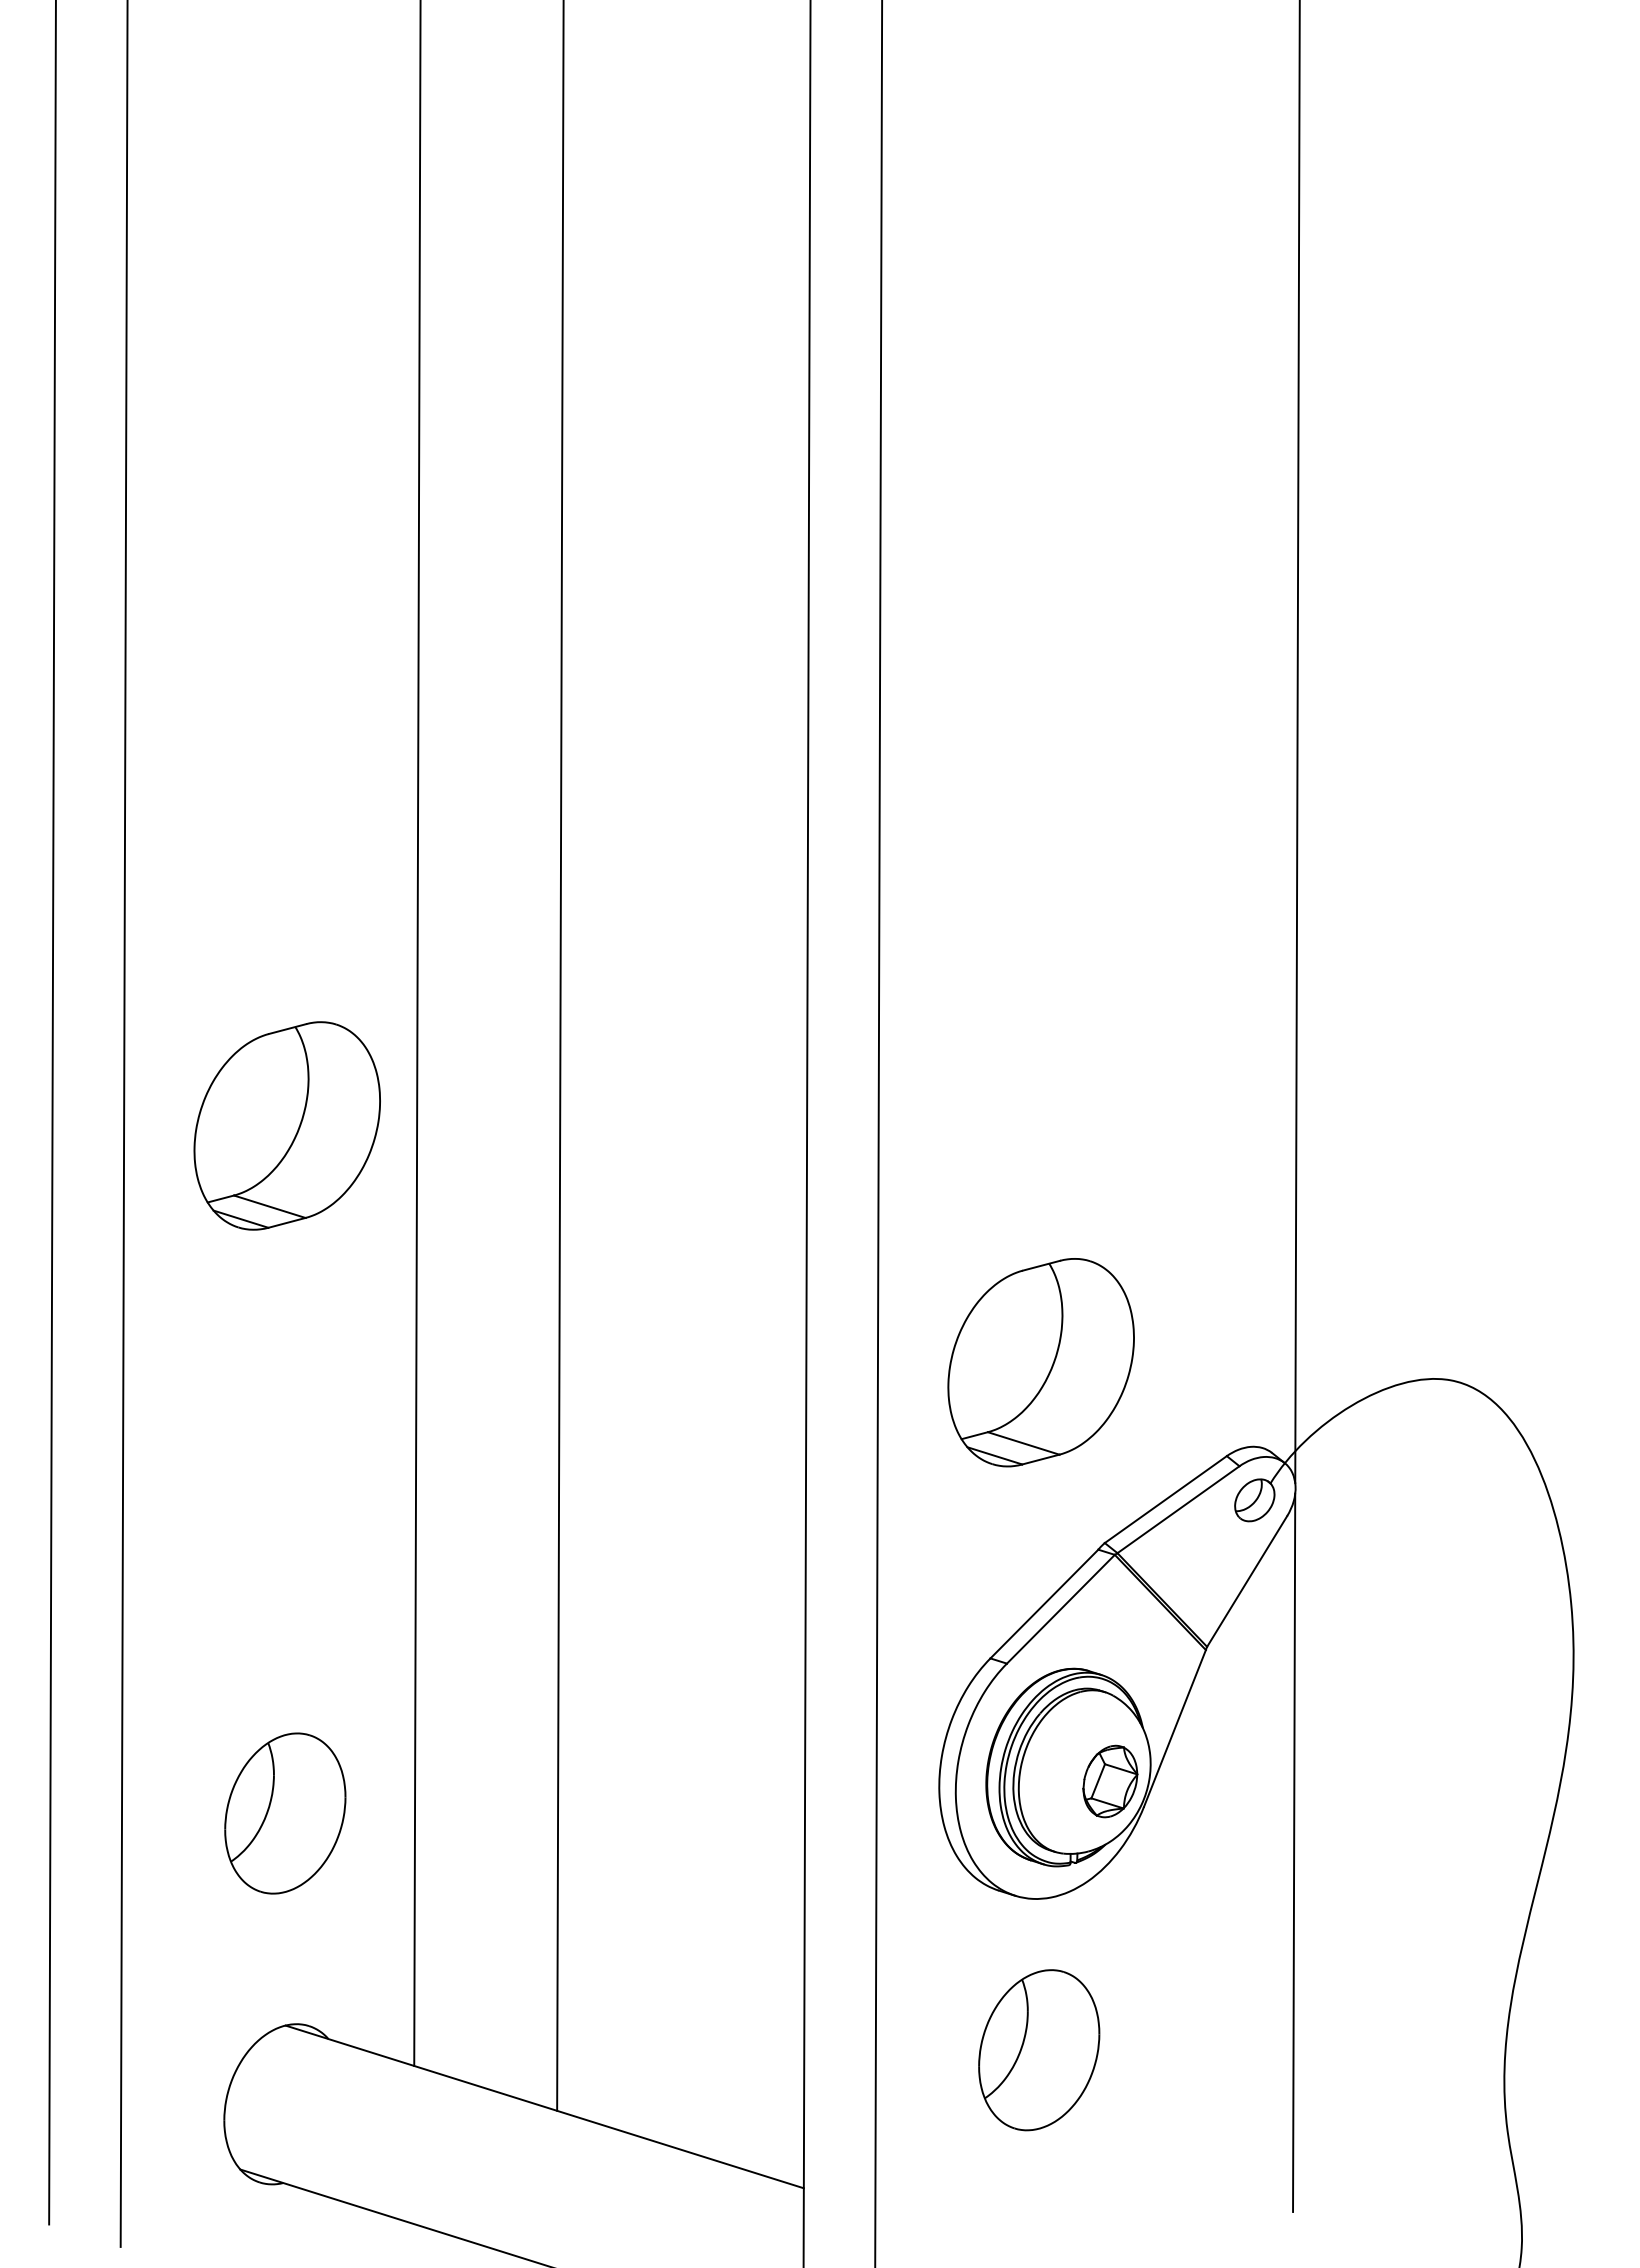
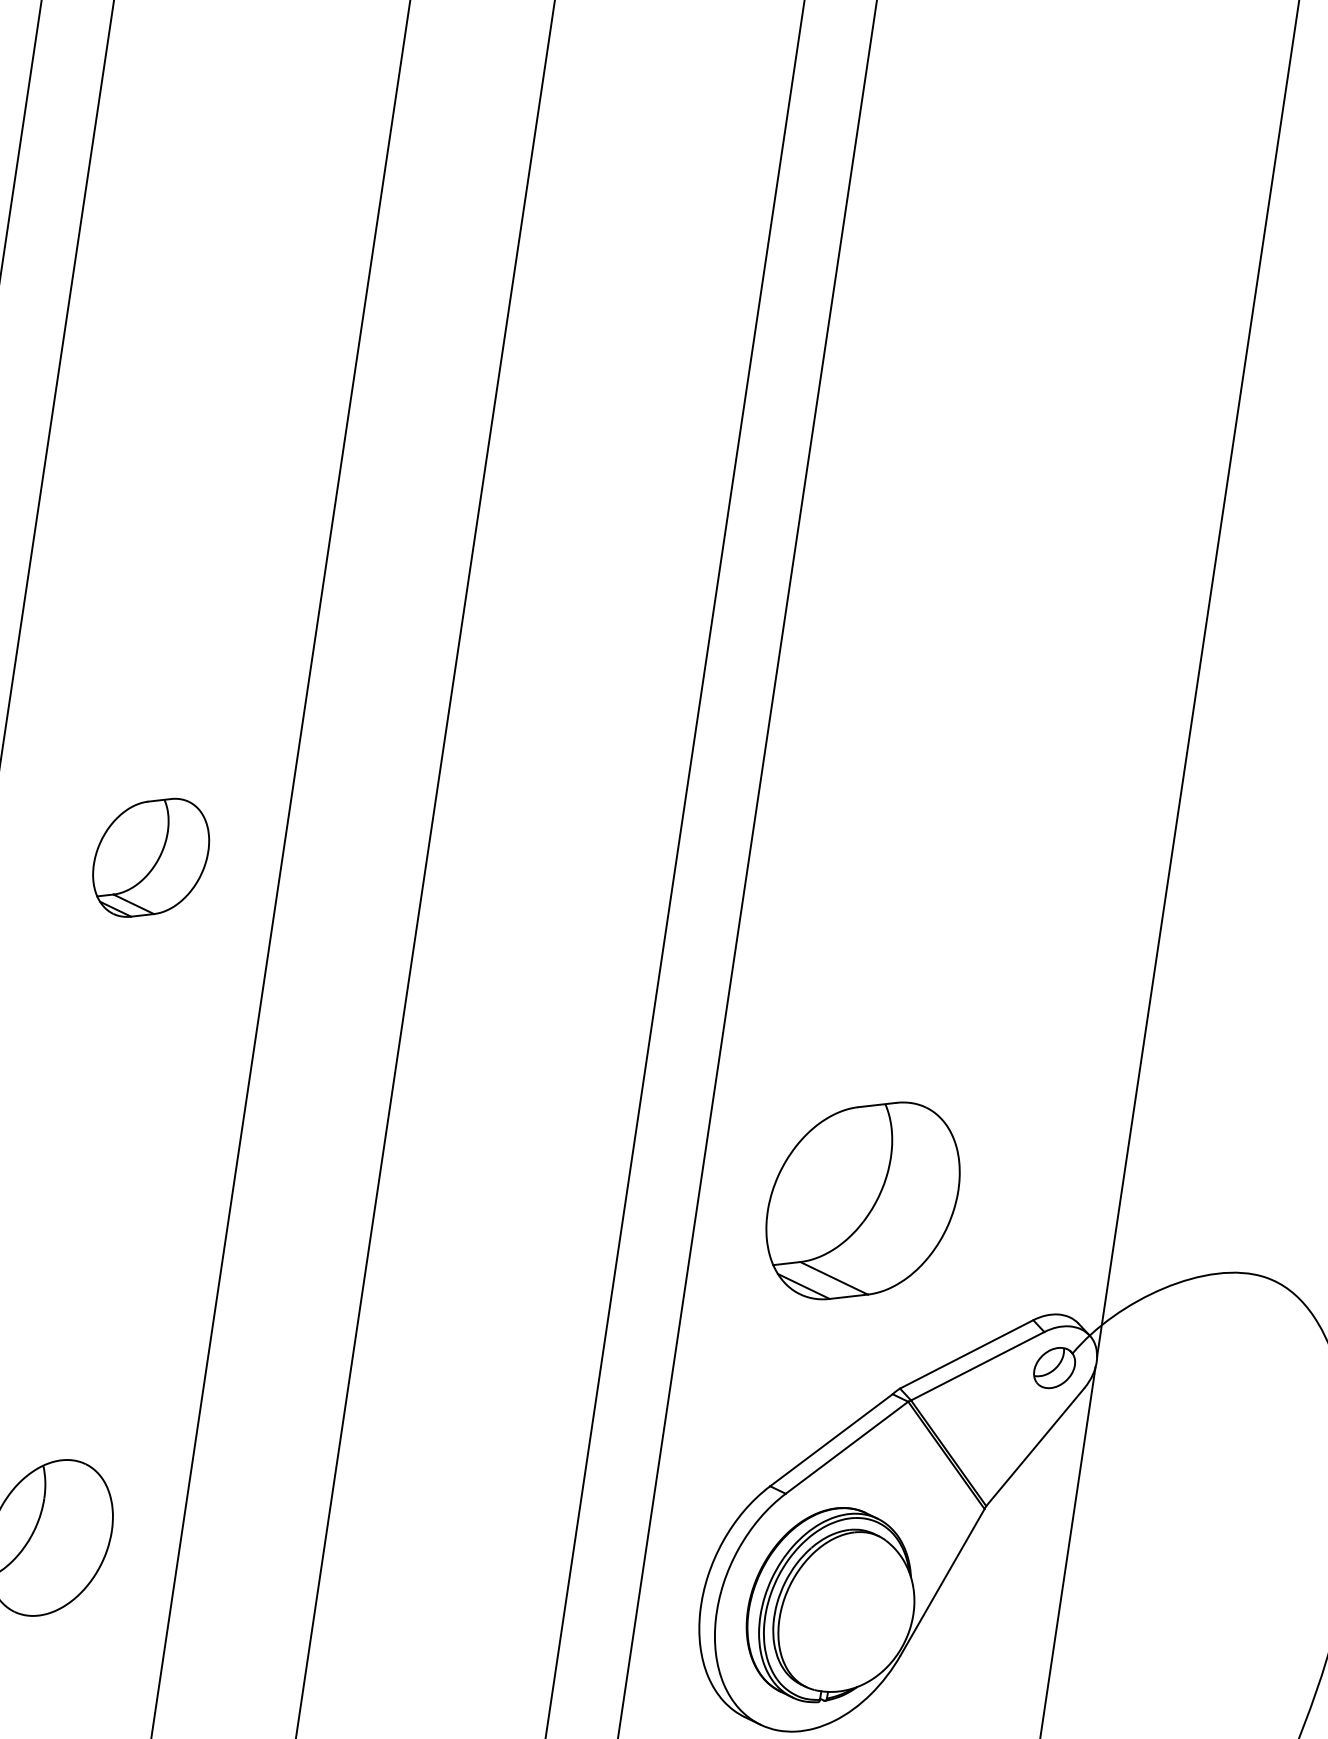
part: (286, 1125) -> (150, 857), size x0.6
part: (1110, 1781) -> (871, 1625), removed

